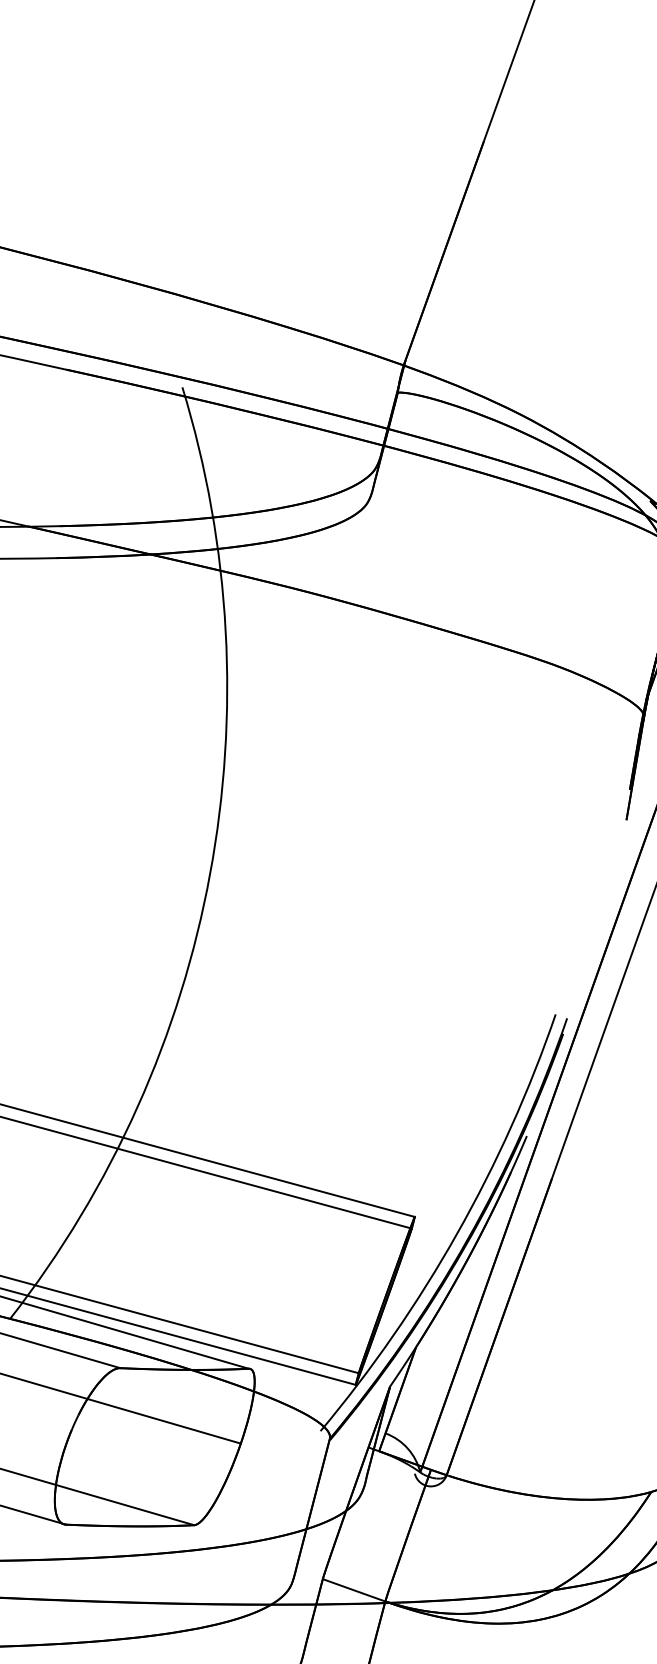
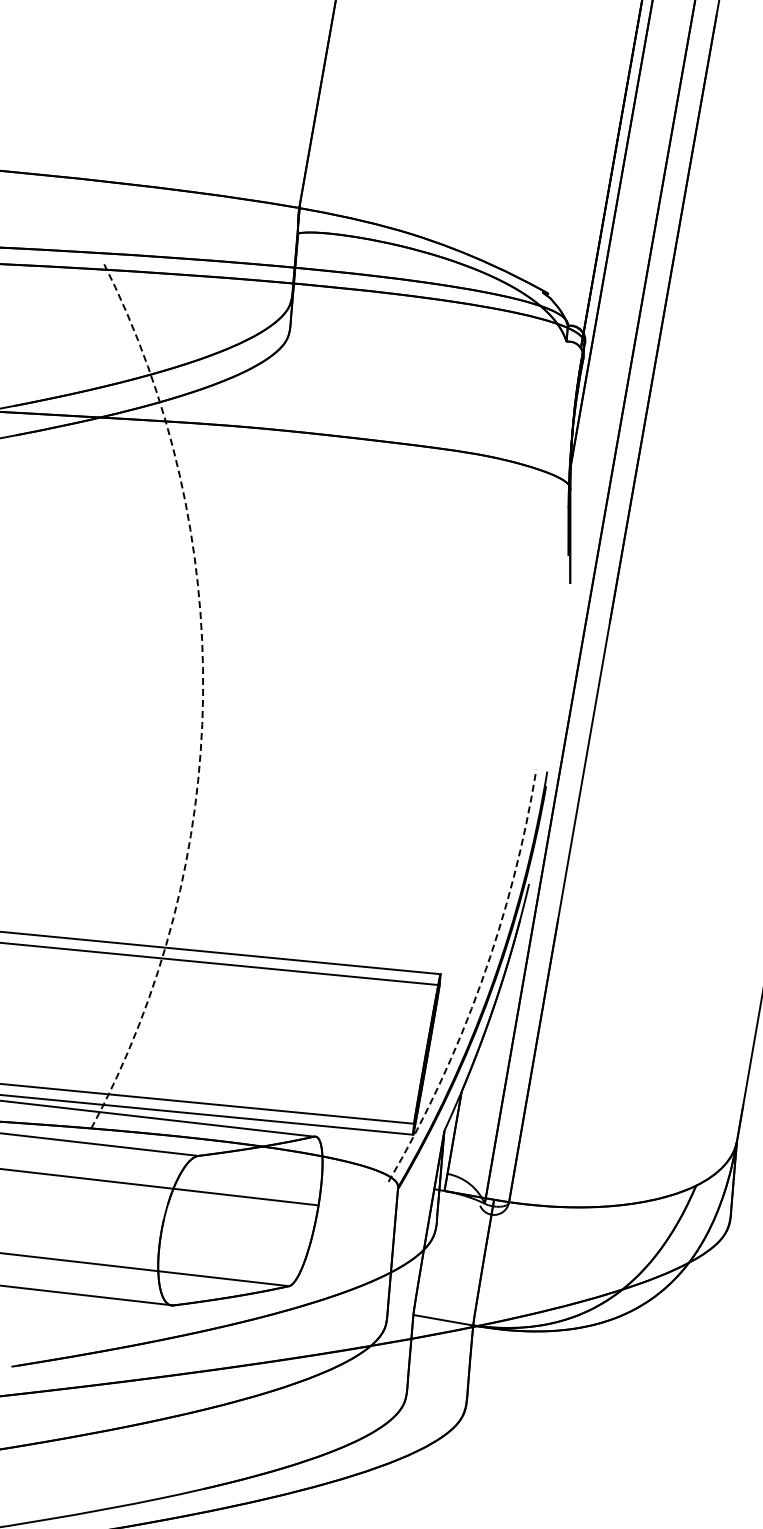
arc: (210, 874) -> (203, 696), solid -> dashed
arc: (457, 1233) -> (481, 982), solid -> dashed

